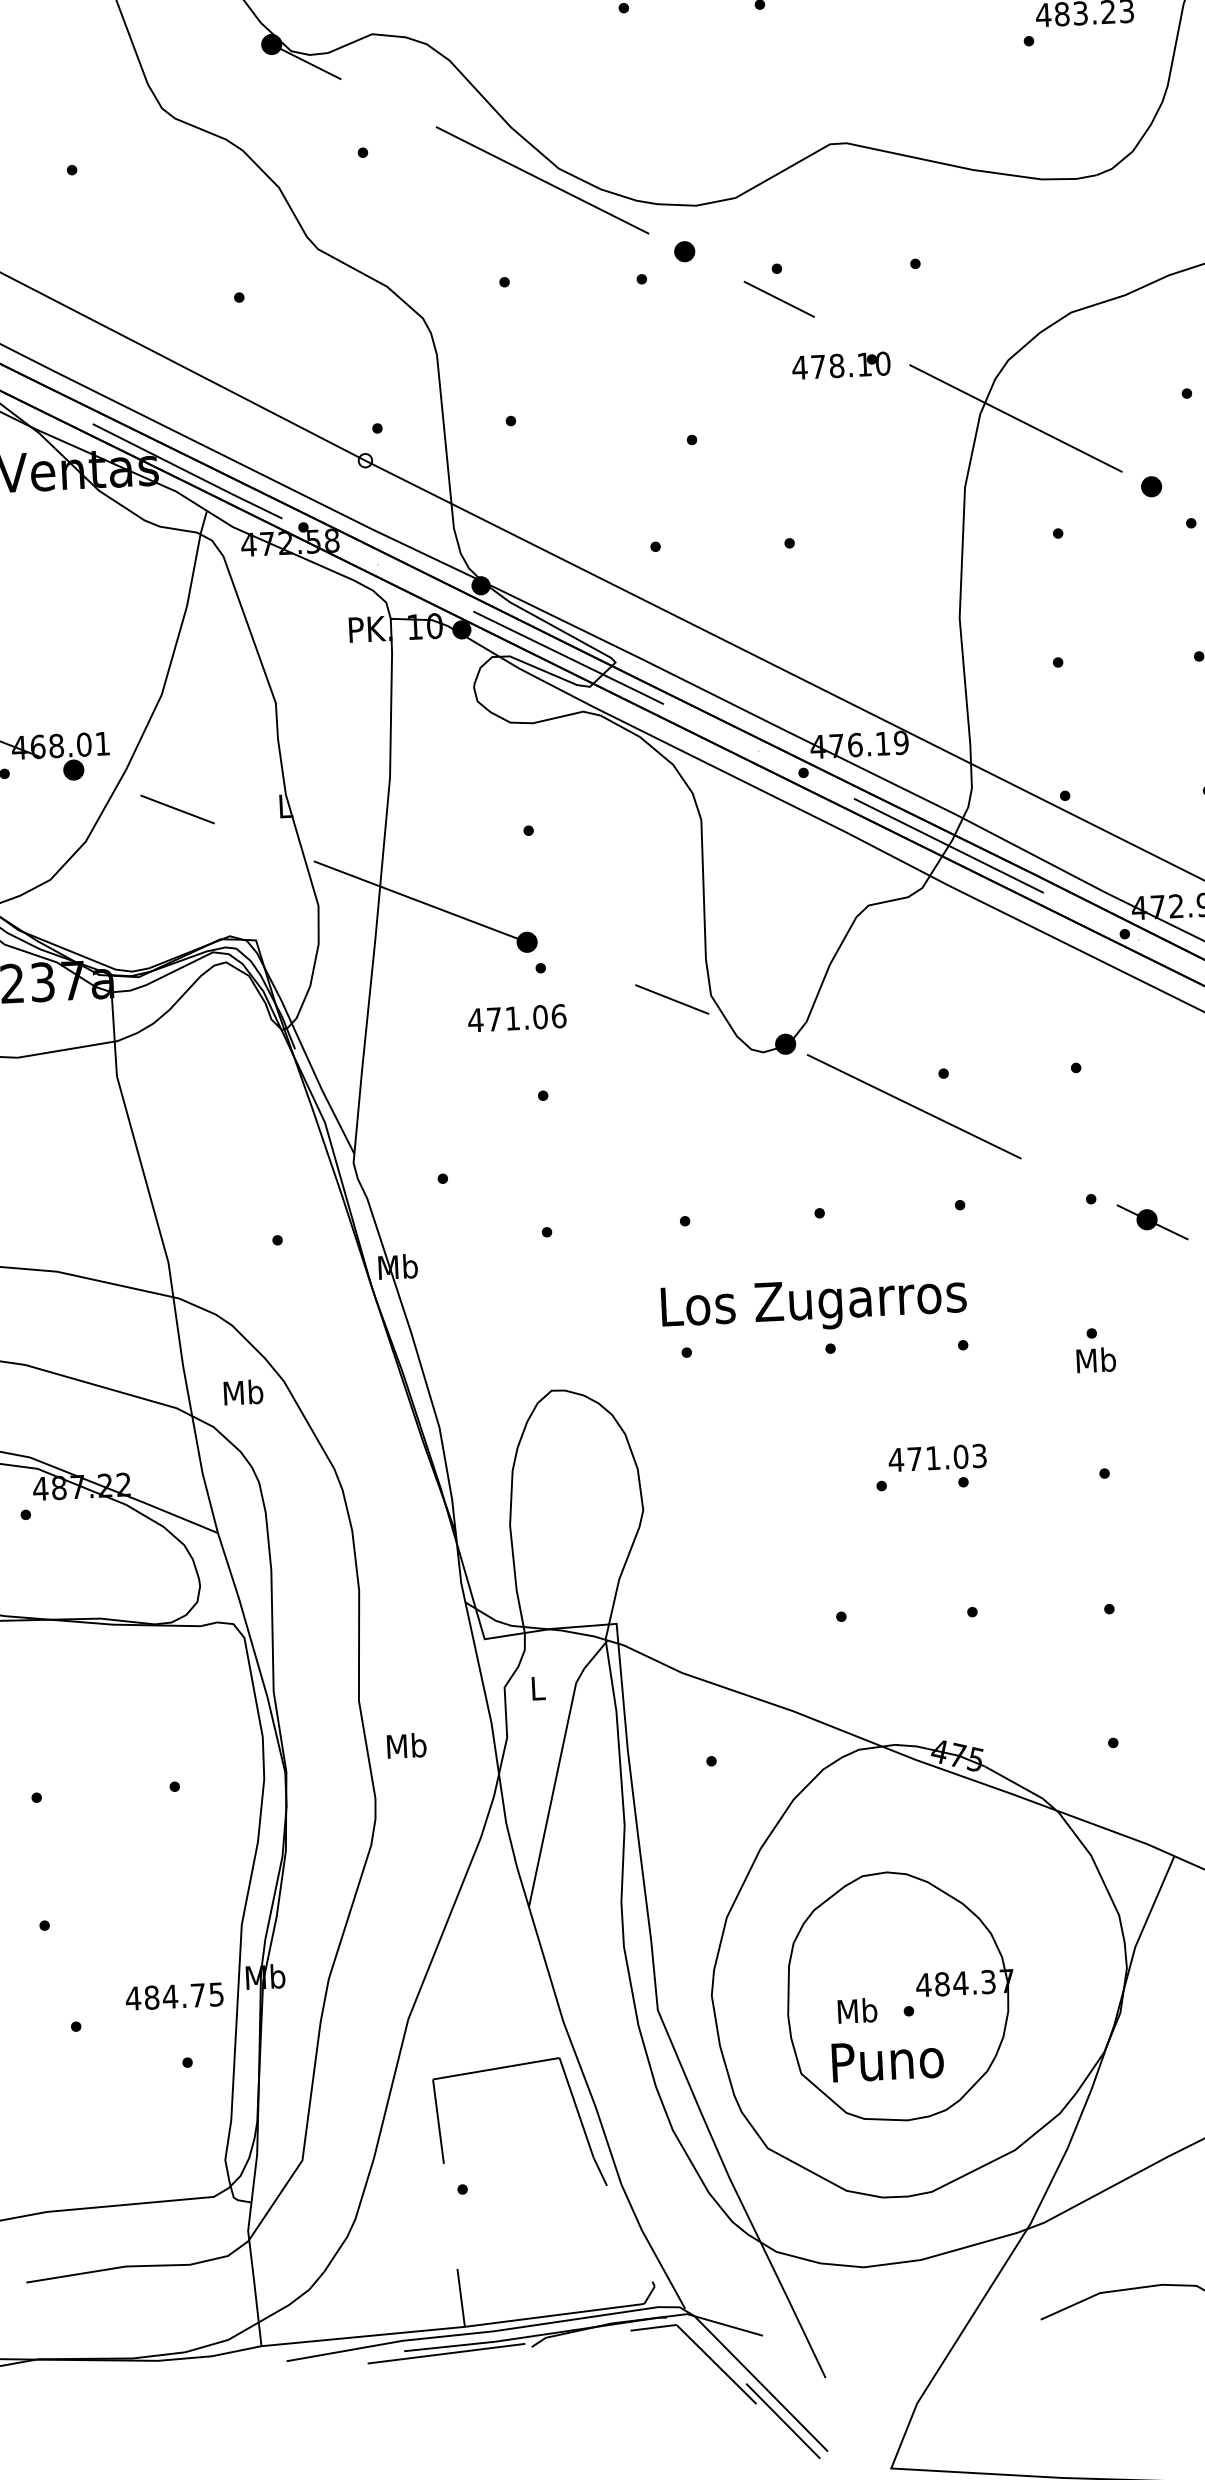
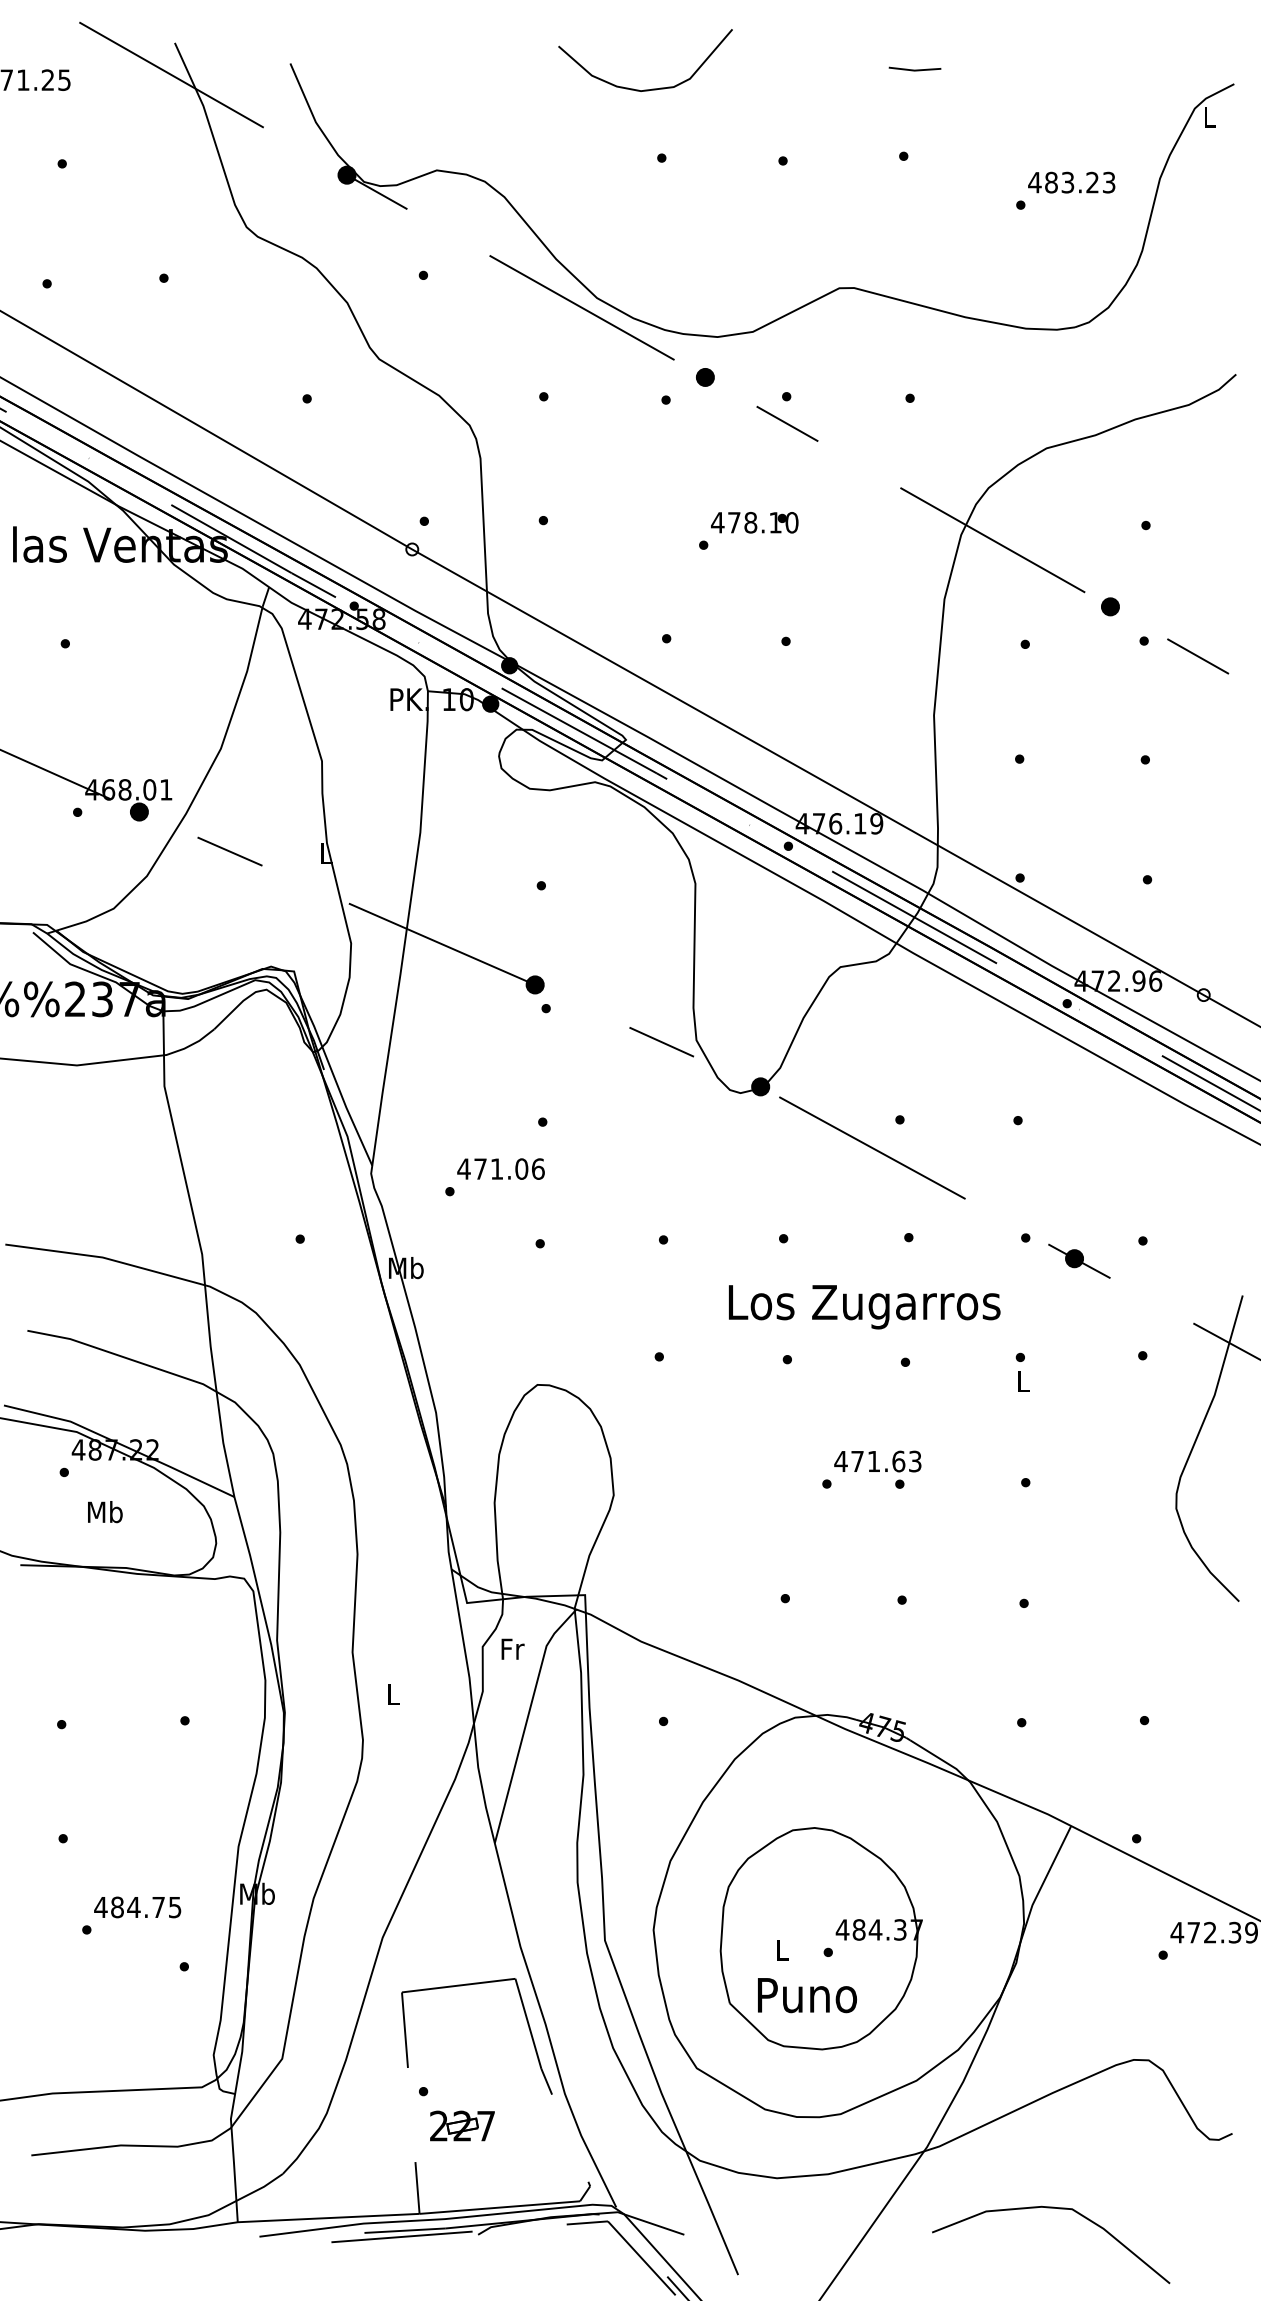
text: (841, 365) -> (754, 522), moved
text: (516, 1017) -> (500, 1168), moved
text: (813, 1305) -> (864, 1307), moved
text: (1096, 1360) -> (1023, 1381), Mb -> L
text: (243, 1392) -> (105, 1512), moved
text: (960, 1456) -> (898, 1461), 471.03 -> 471.63
text: (538, 1687) -> (512, 1648), L -> Fr
text: (406, 1745) -> (392, 1694), Mb -> L
text: (174, 1996) -> (137, 1907), moved
text: (857, 2010) -> (782, 1949), Mb -> L
part: (508, 2225) -> (462, 2125), added

